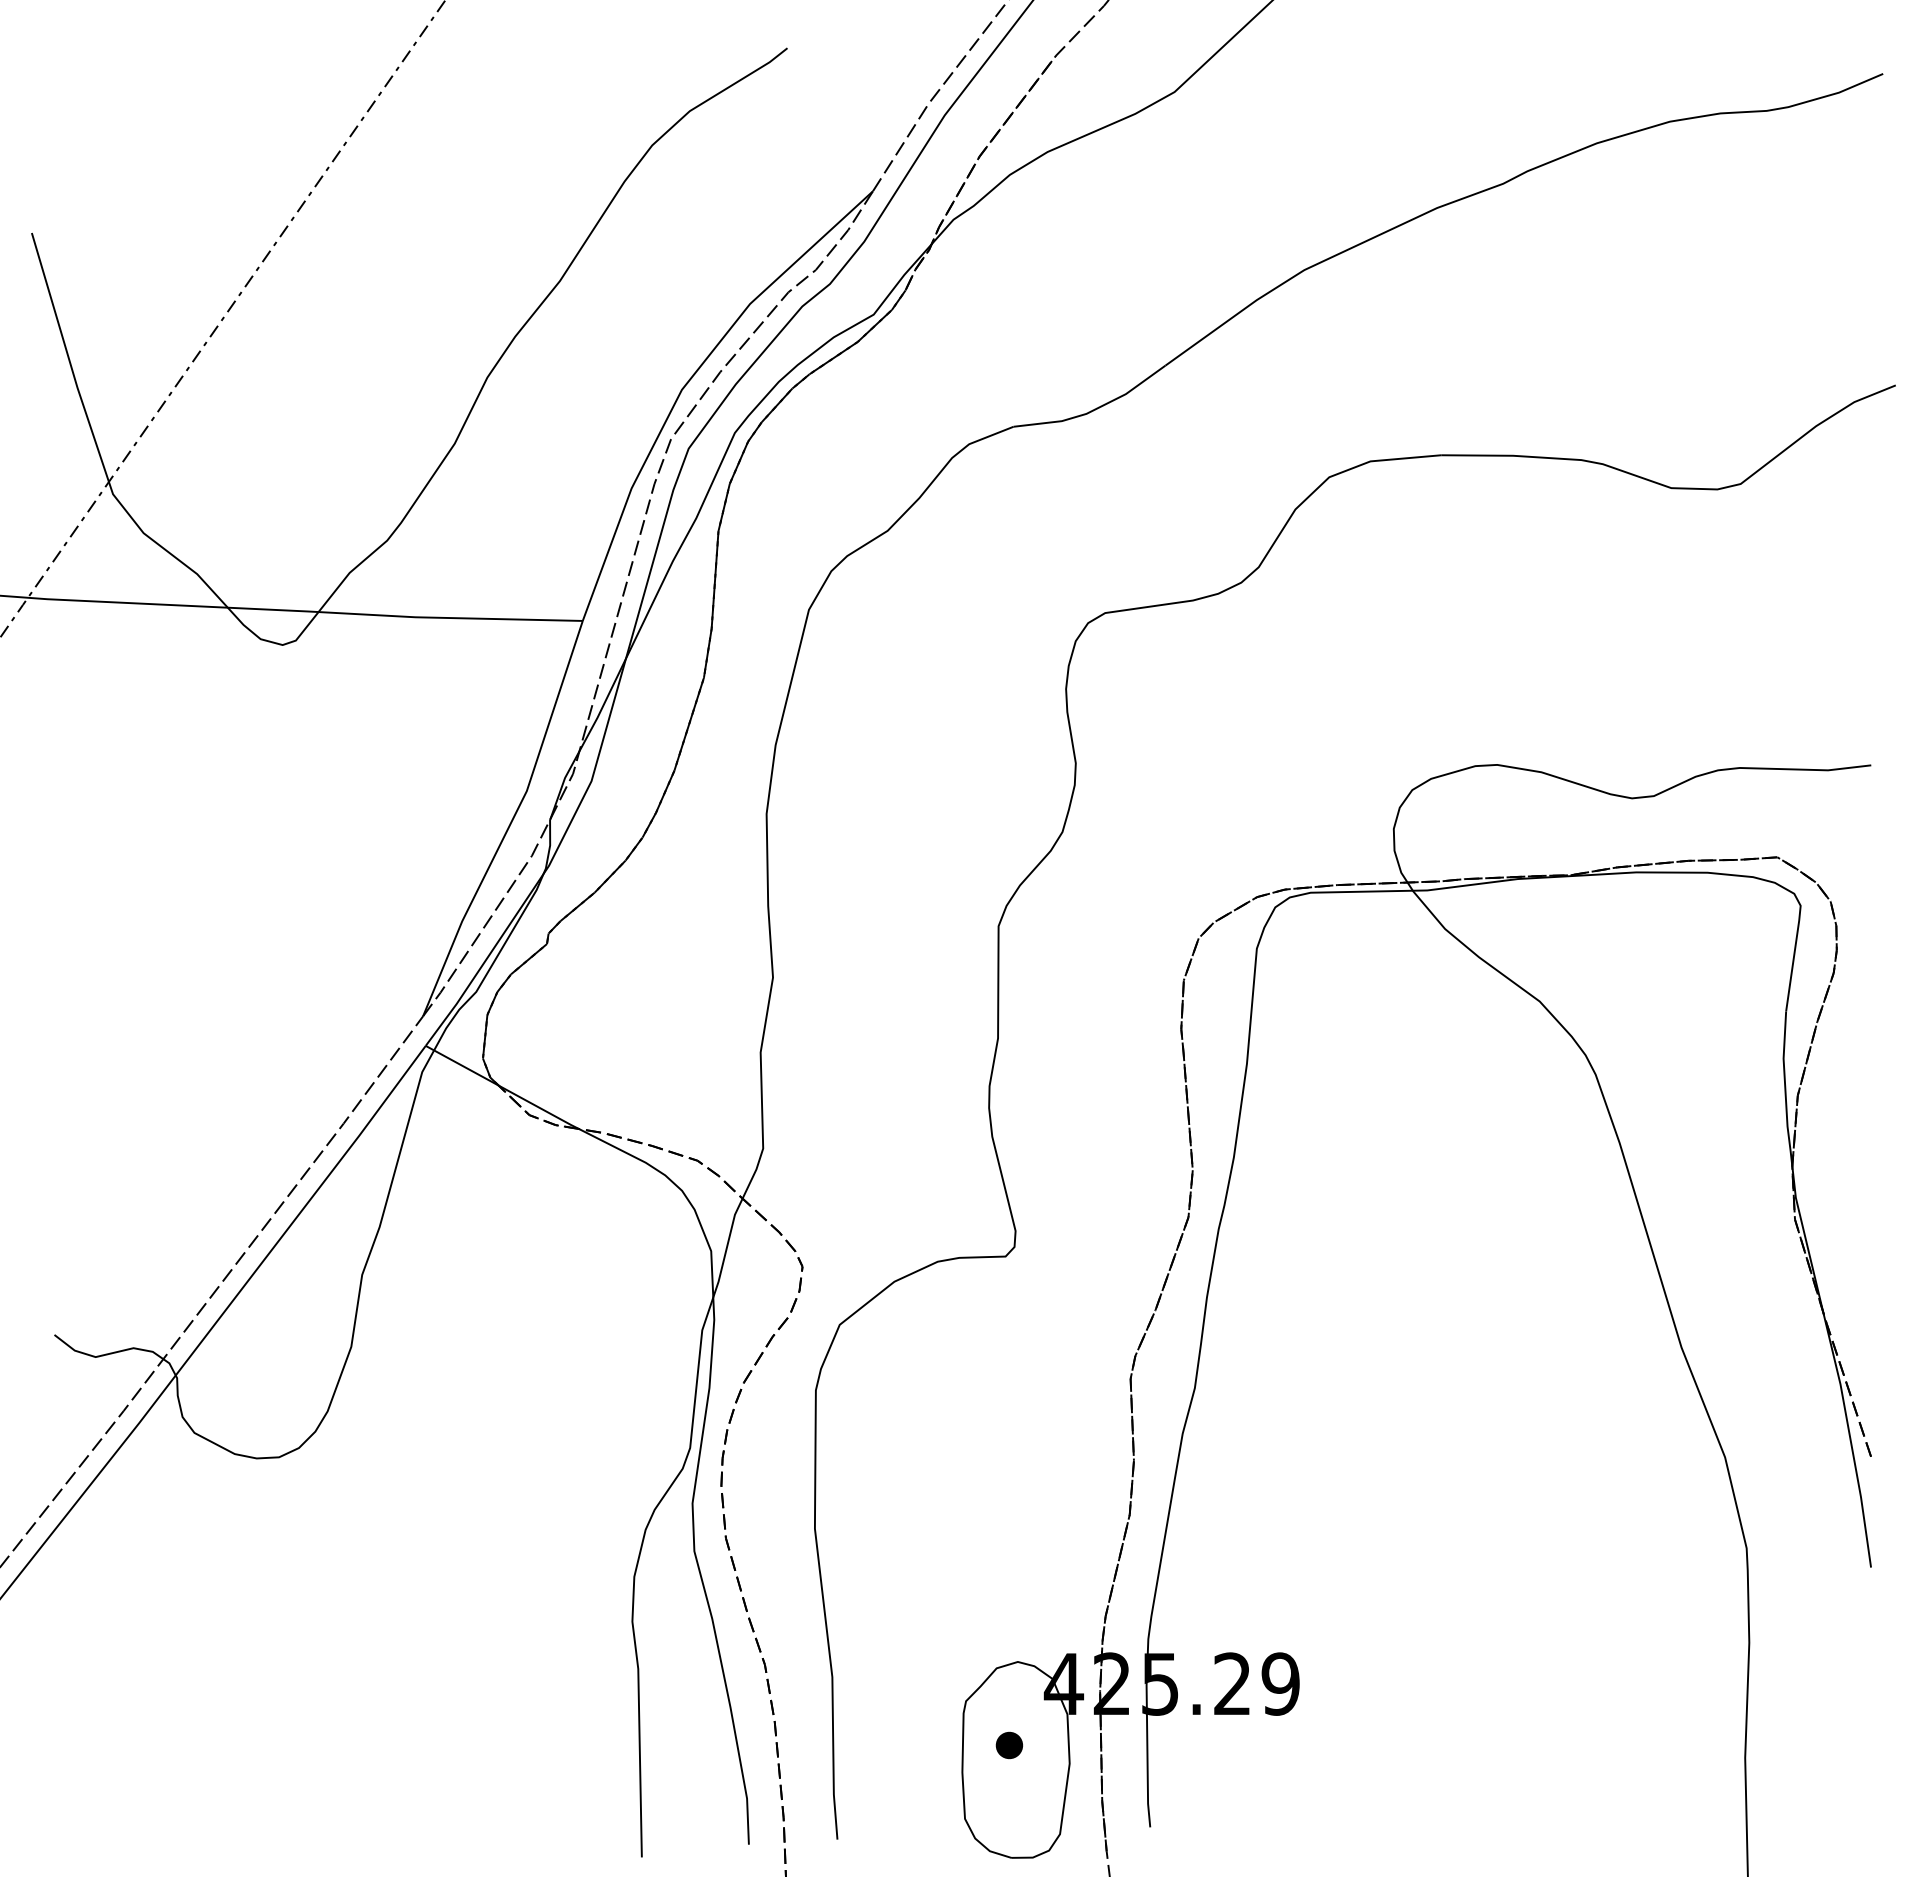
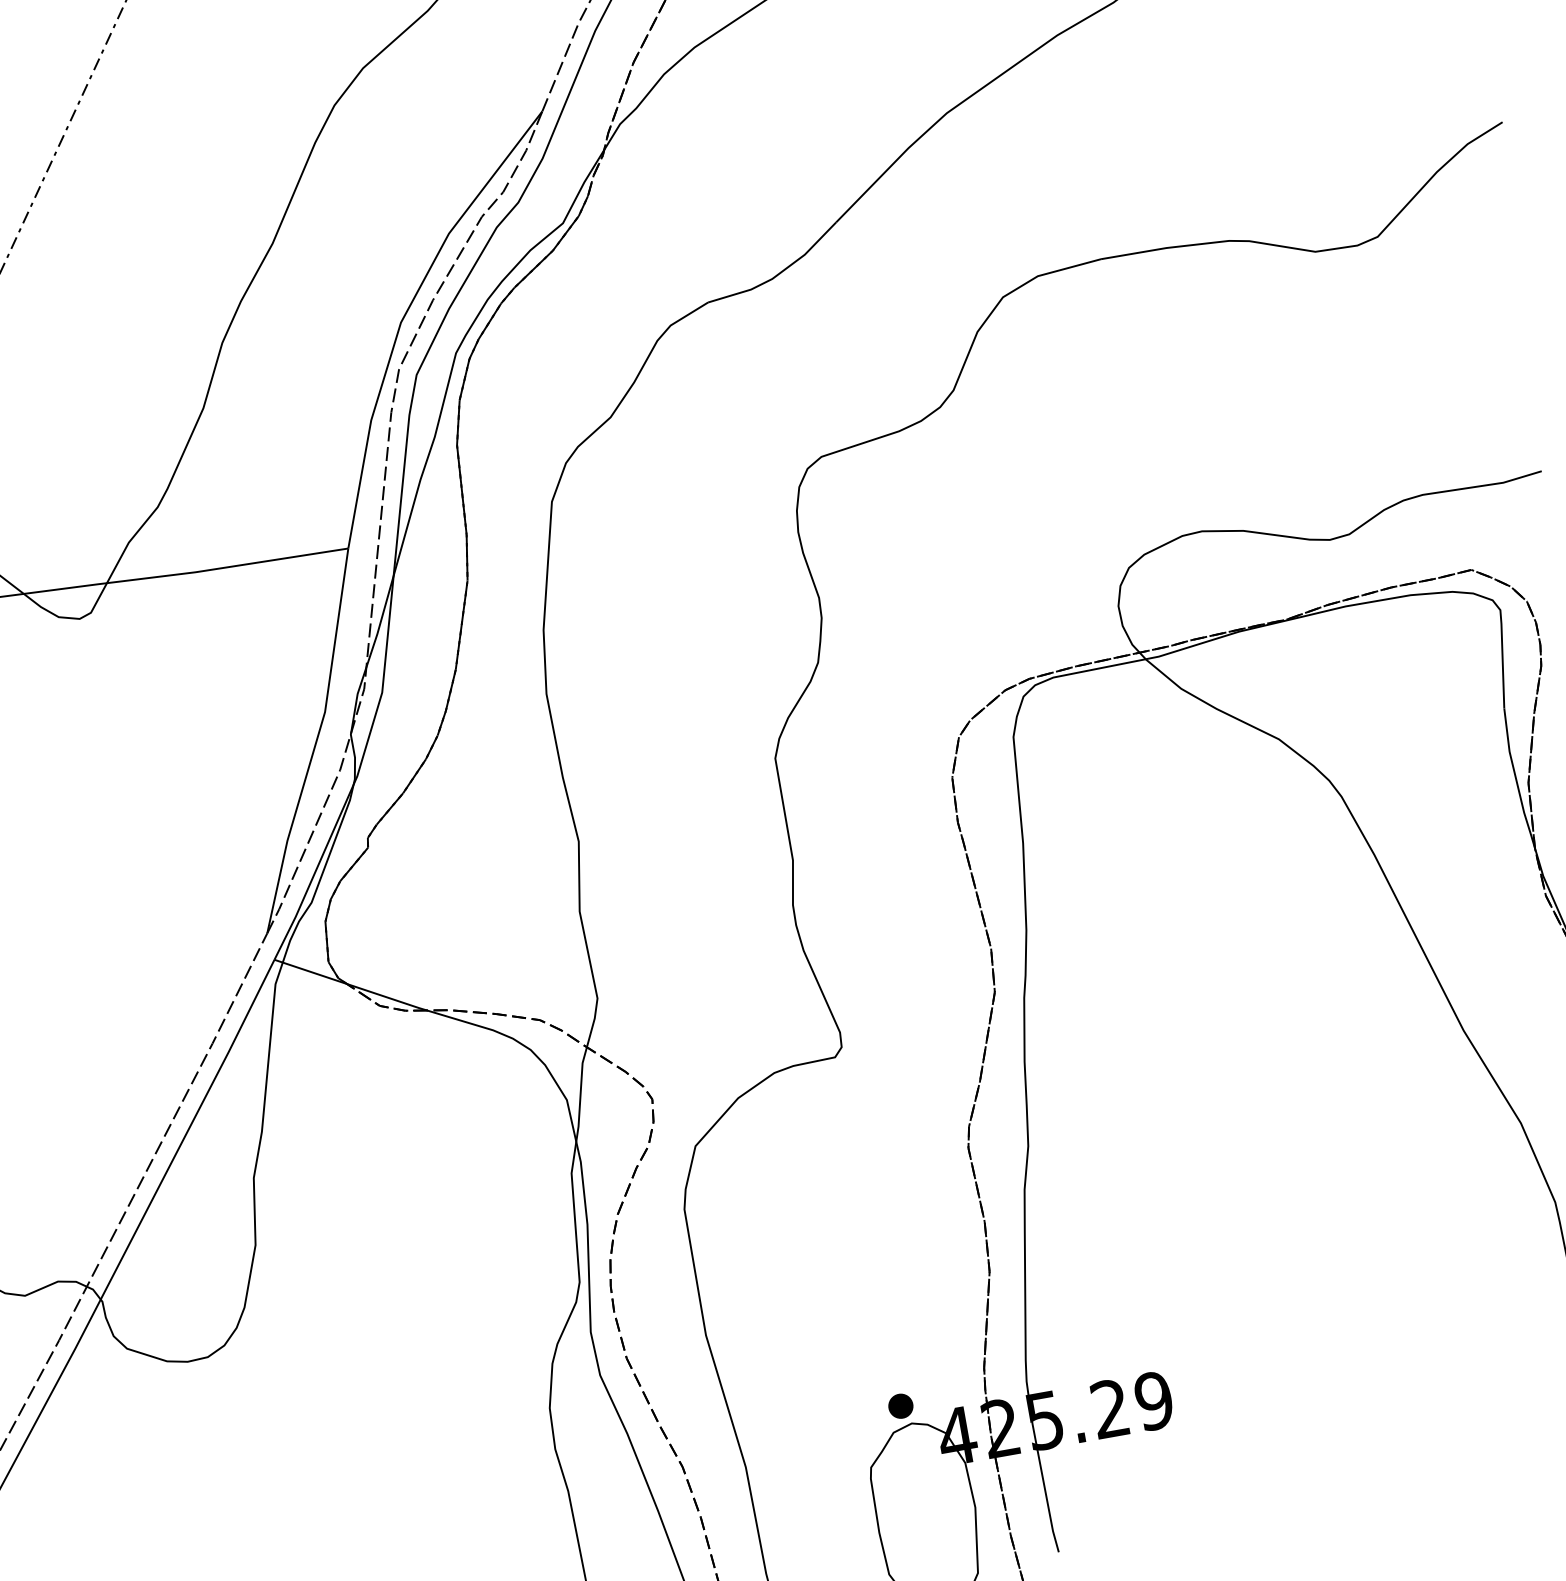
part: (1008, 1745) -> (900, 1406), moved

